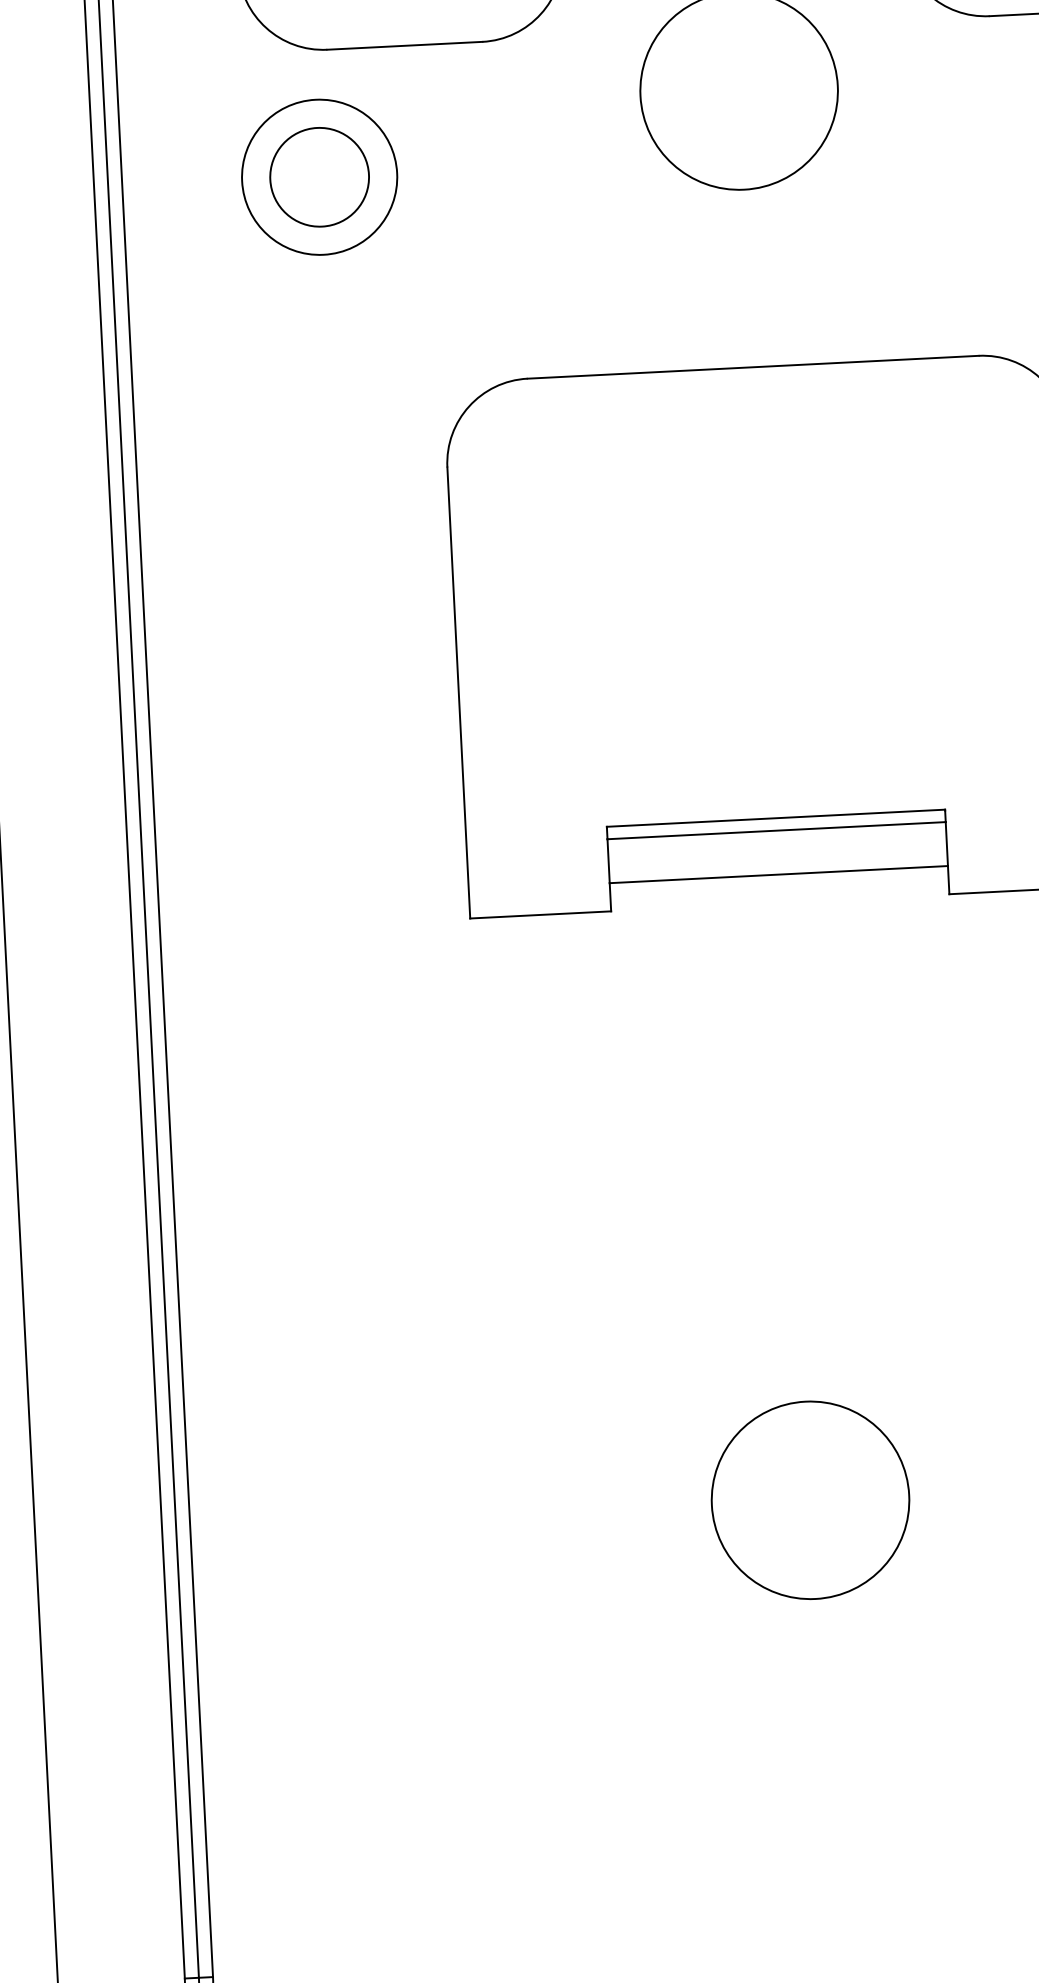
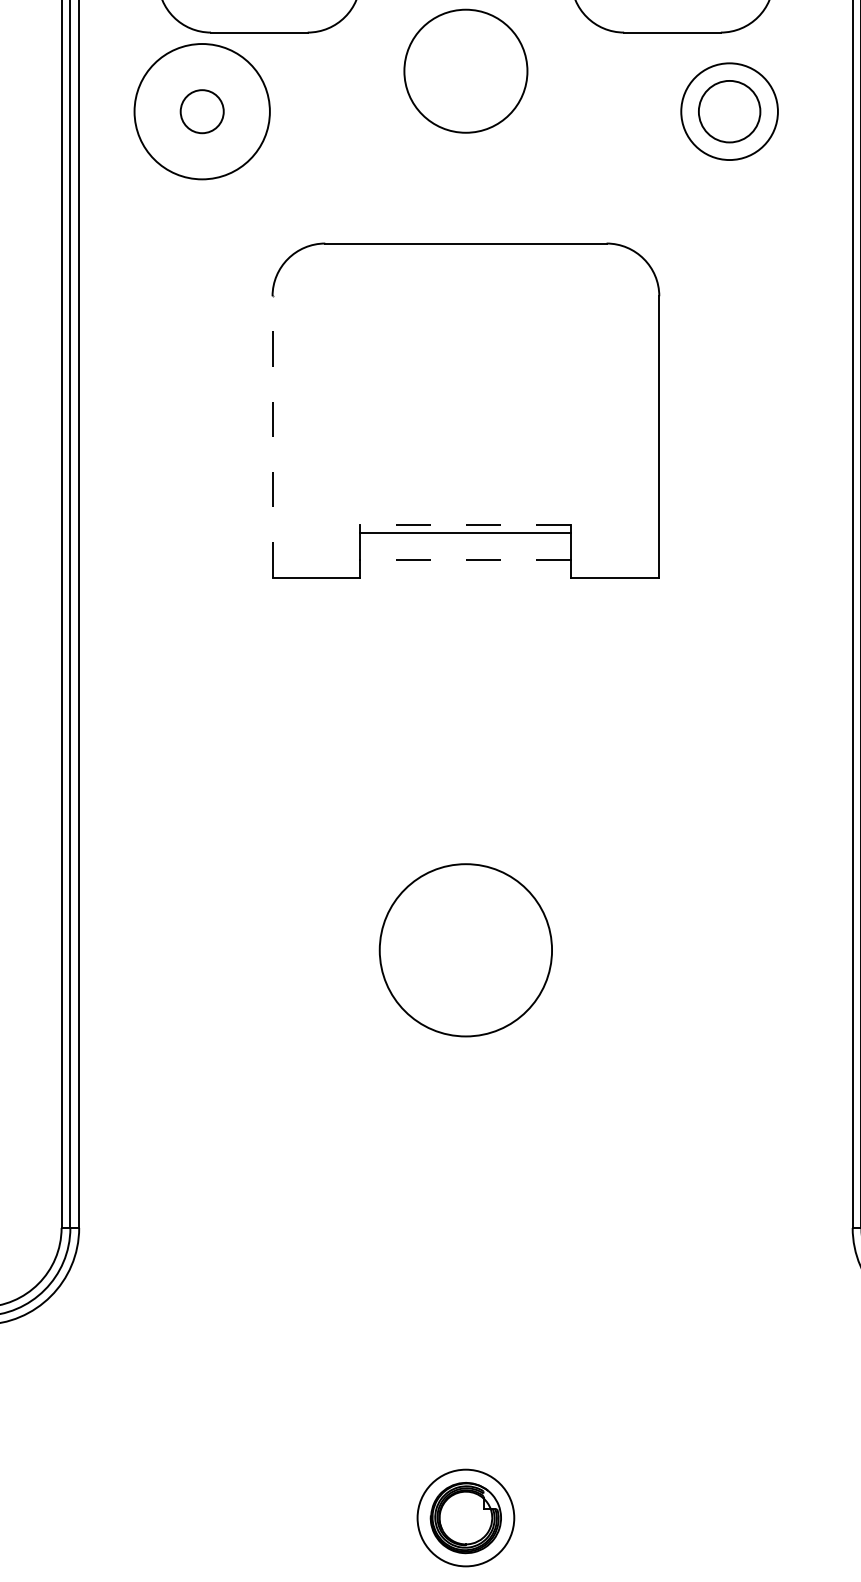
circle: (320, 176) -> (202, 111), size x0.7
circle: (318, 177) -> (201, 111), size x1.4
line: (458, 692) -> (272, 436), solid -> dashed
line: (775, 817) -> (465, 524), solid -> dashed
line: (778, 873) -> (465, 559), solid -> dashed
circle: (809, 1499) -> (465, 949), size x1.4

